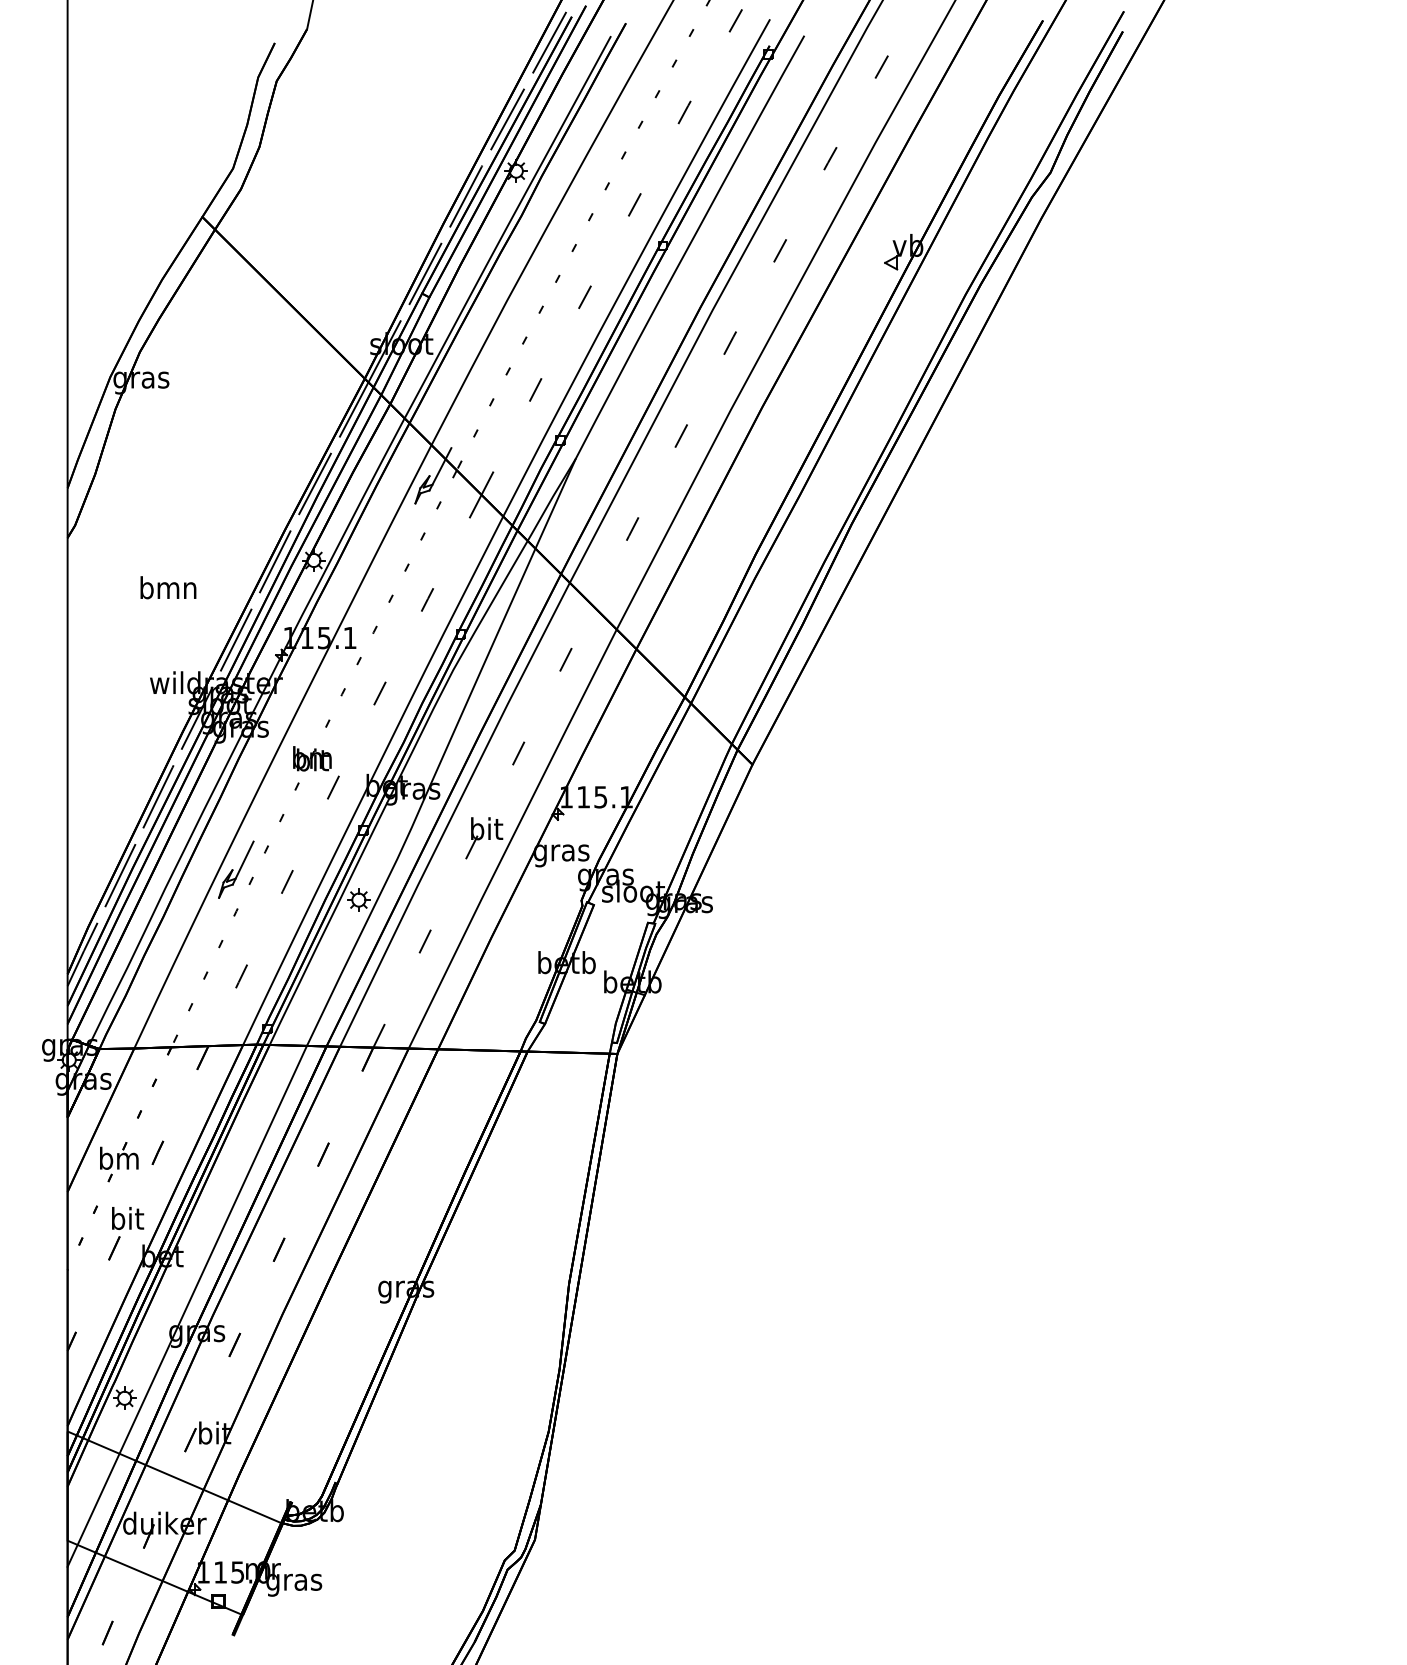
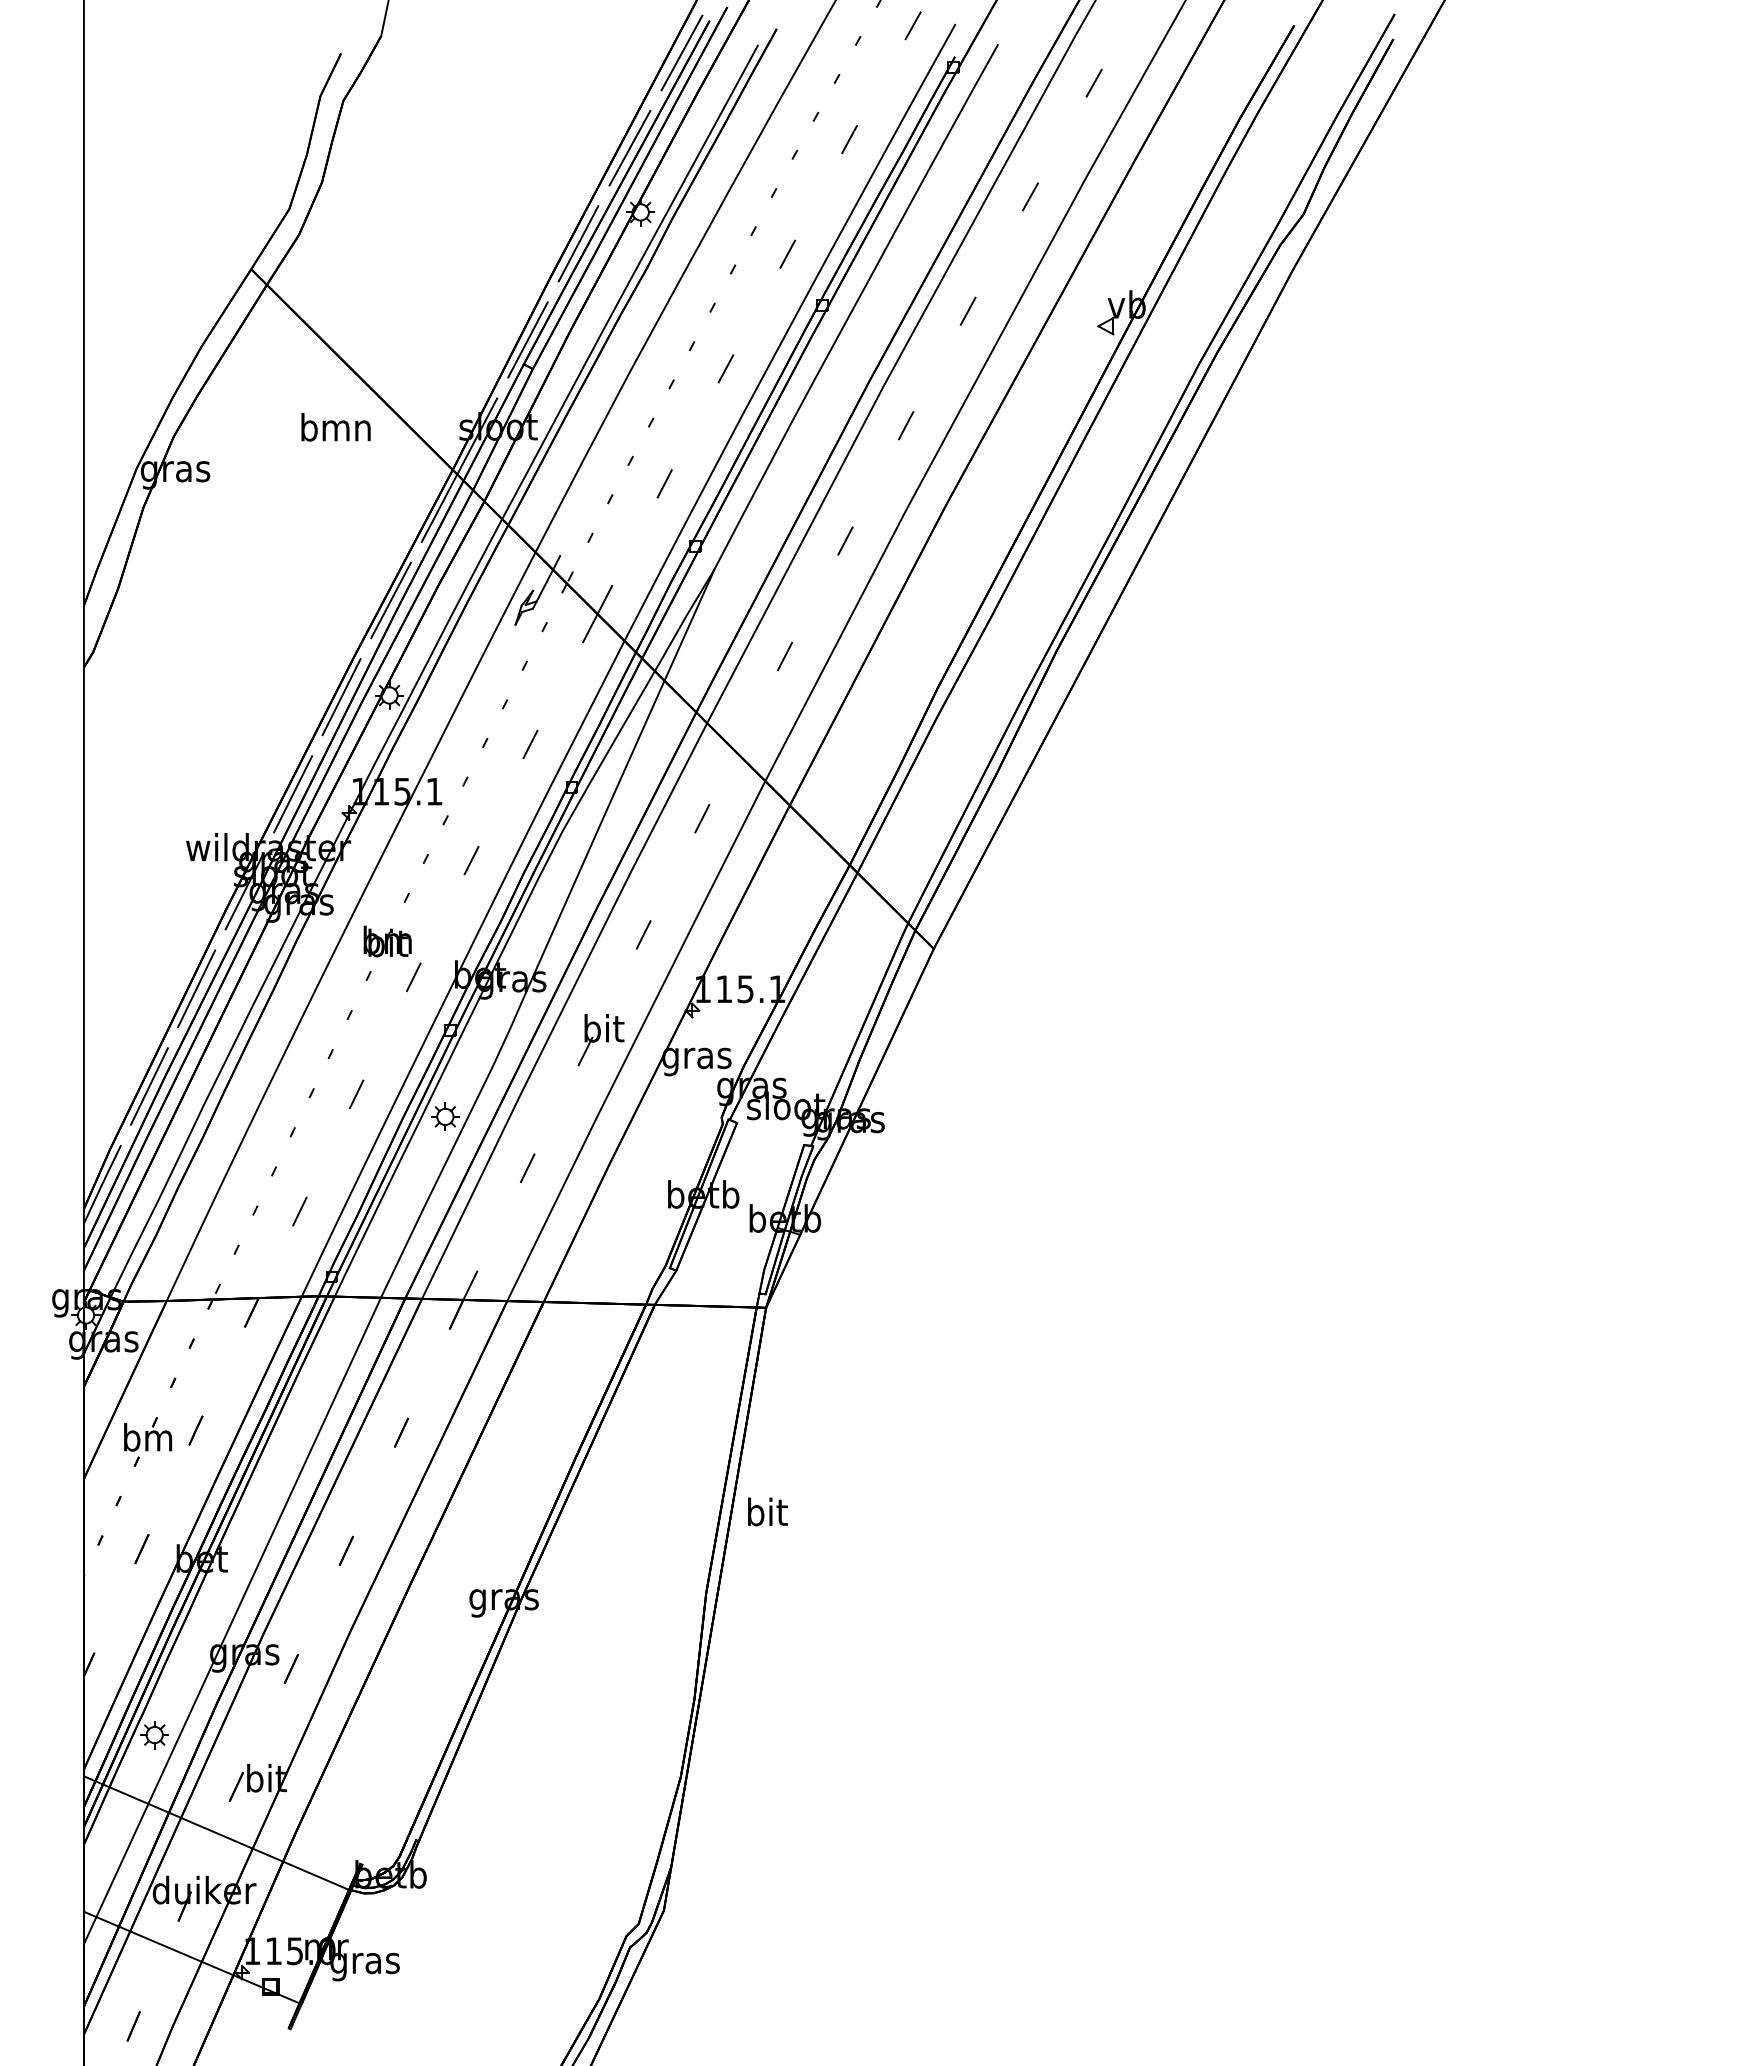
text: (167, 587) -> (335, 427), moved
part: (235, 869) -> (292, 1079), removed
text: (127, 1218) -> (767, 1511), moved

